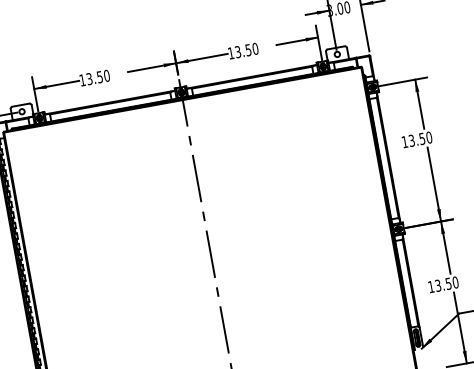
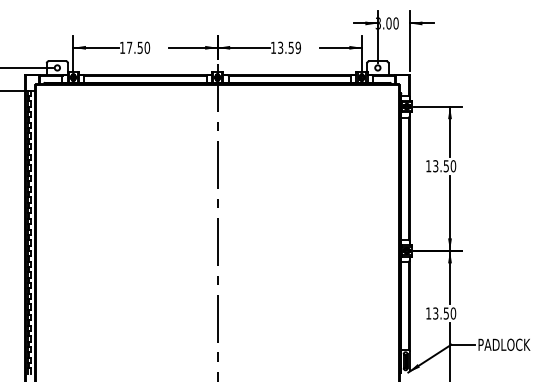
text: (254, 48) -> (297, 47), 13.50 -> 13.59
text: (89, 78) -> (129, 47), 13.50 -> 17.50

